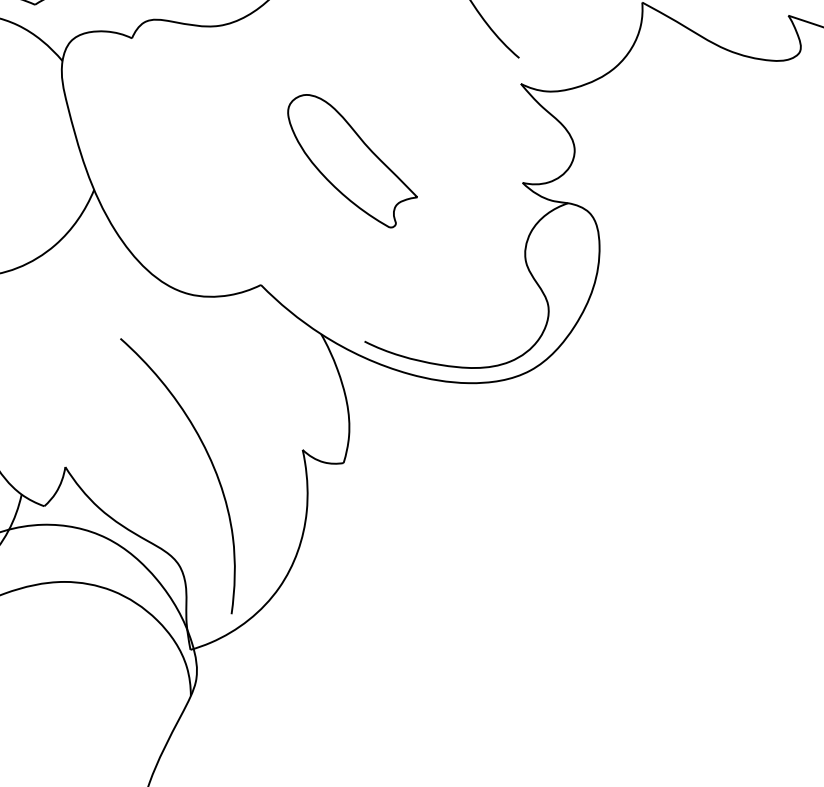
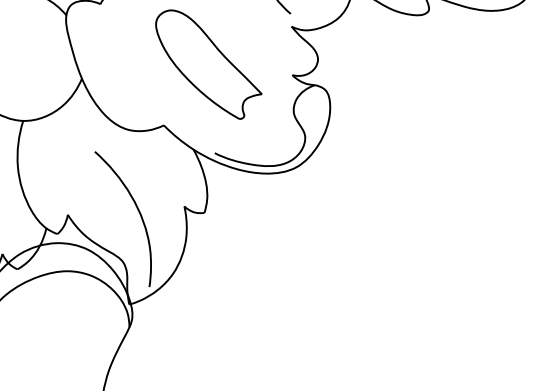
part: (351, 161) -> (208, 64), size x1.67

